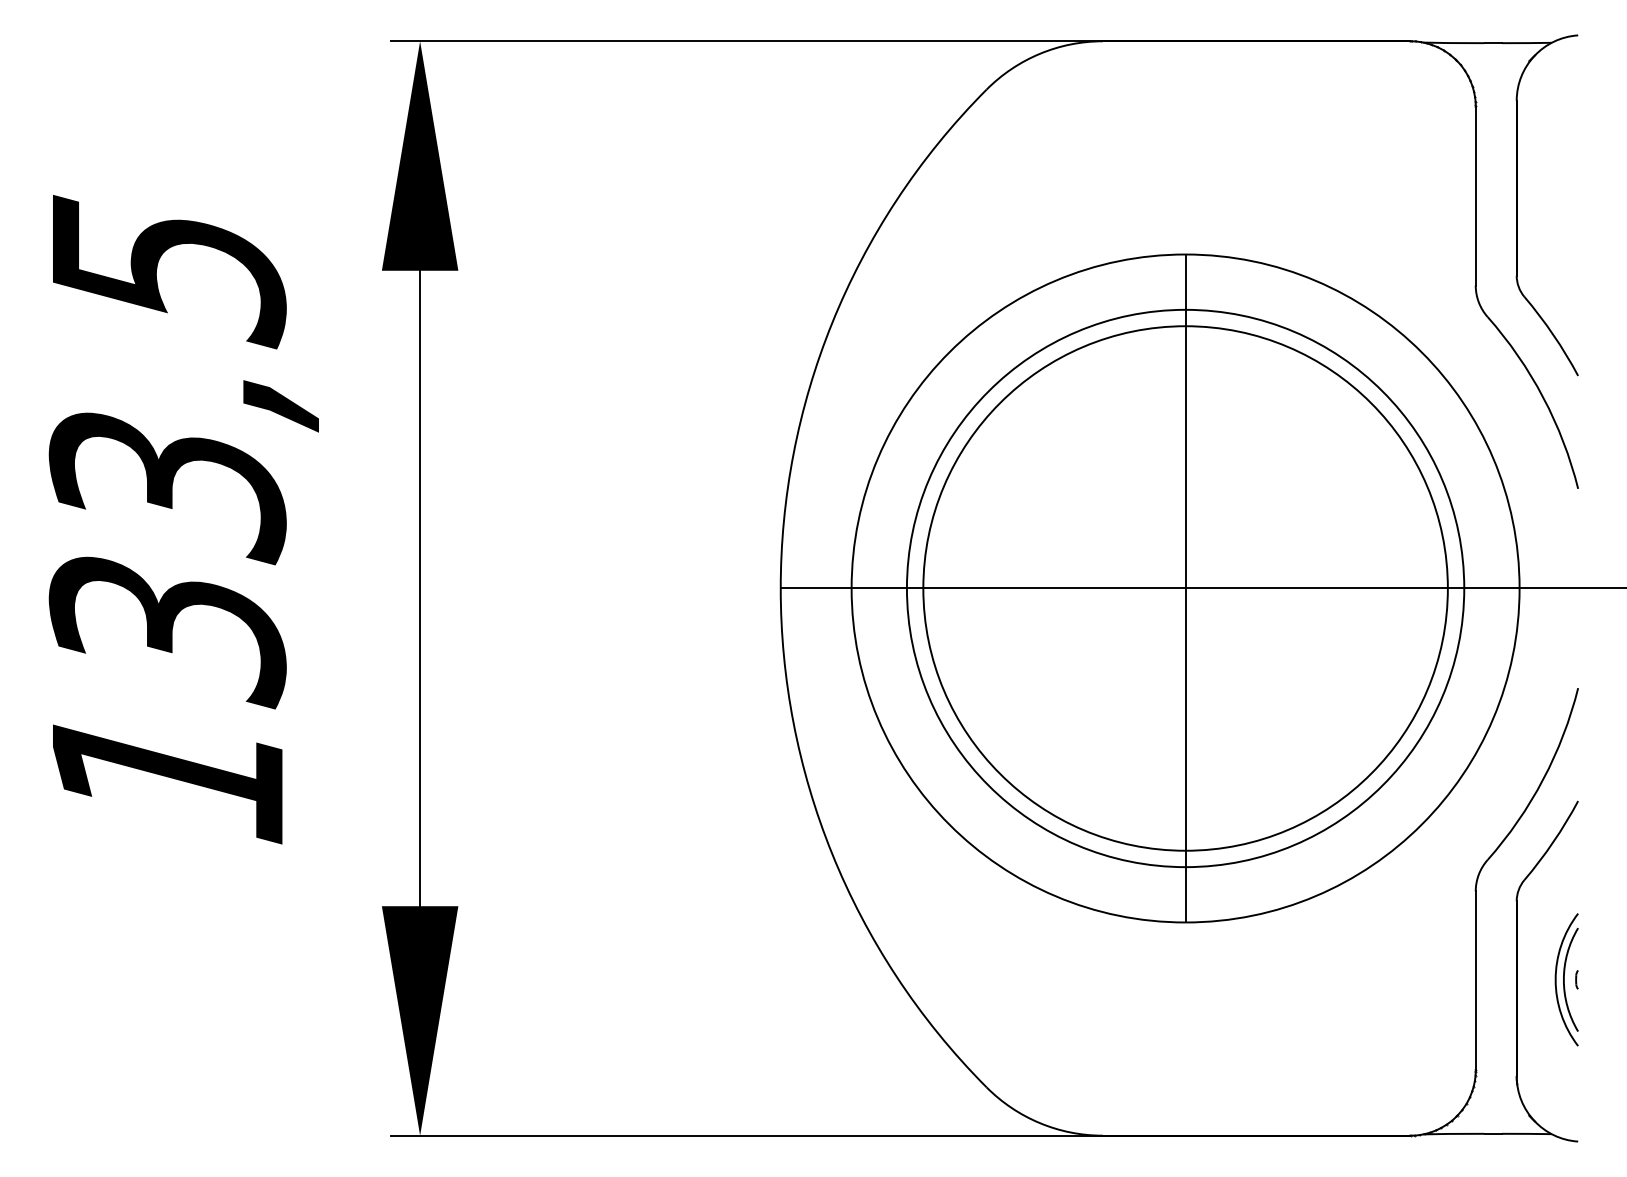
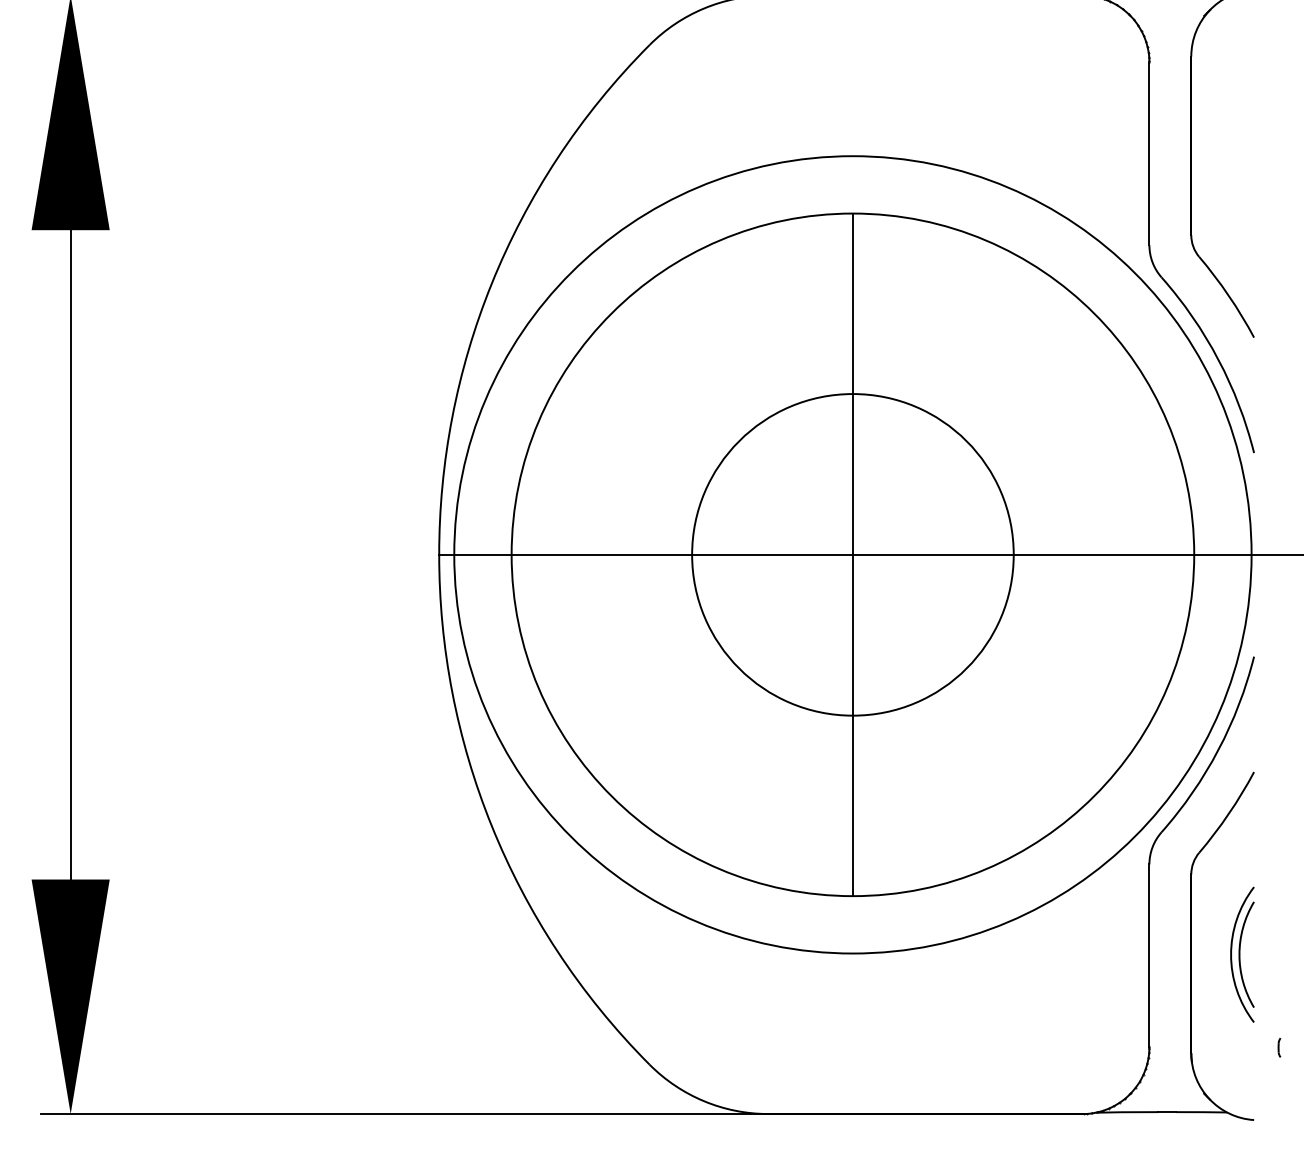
circle: (1185, 588) -> (852, 554), size x0.6
circle: (1185, 588) -> (852, 554), size x1.4
line: (1576, 979) -> (1278, 1047), moved

